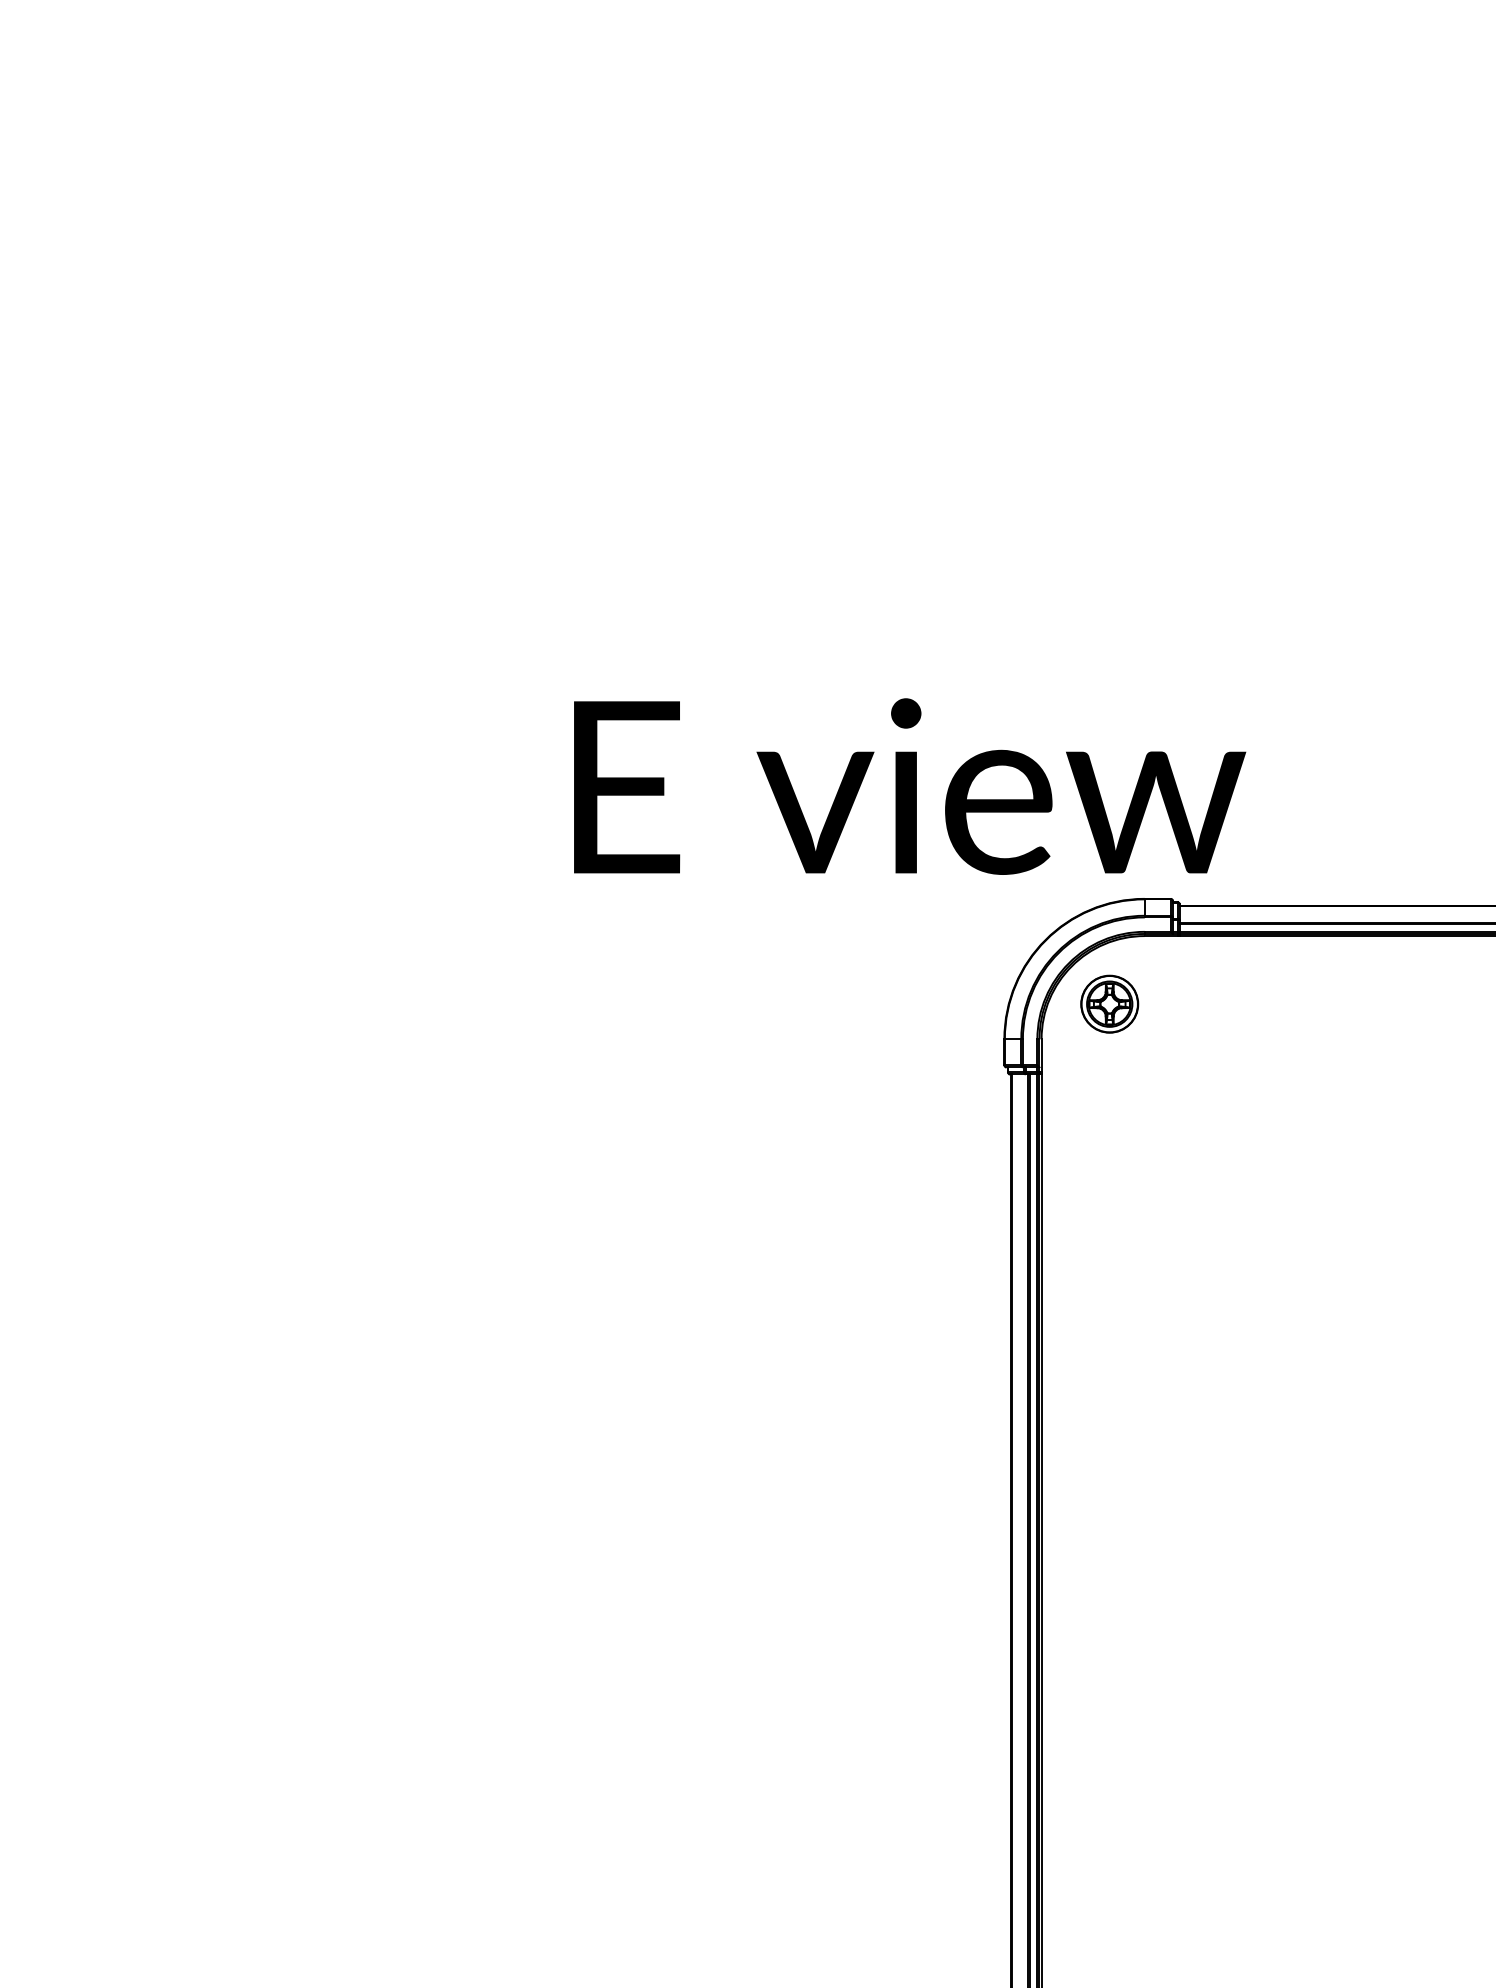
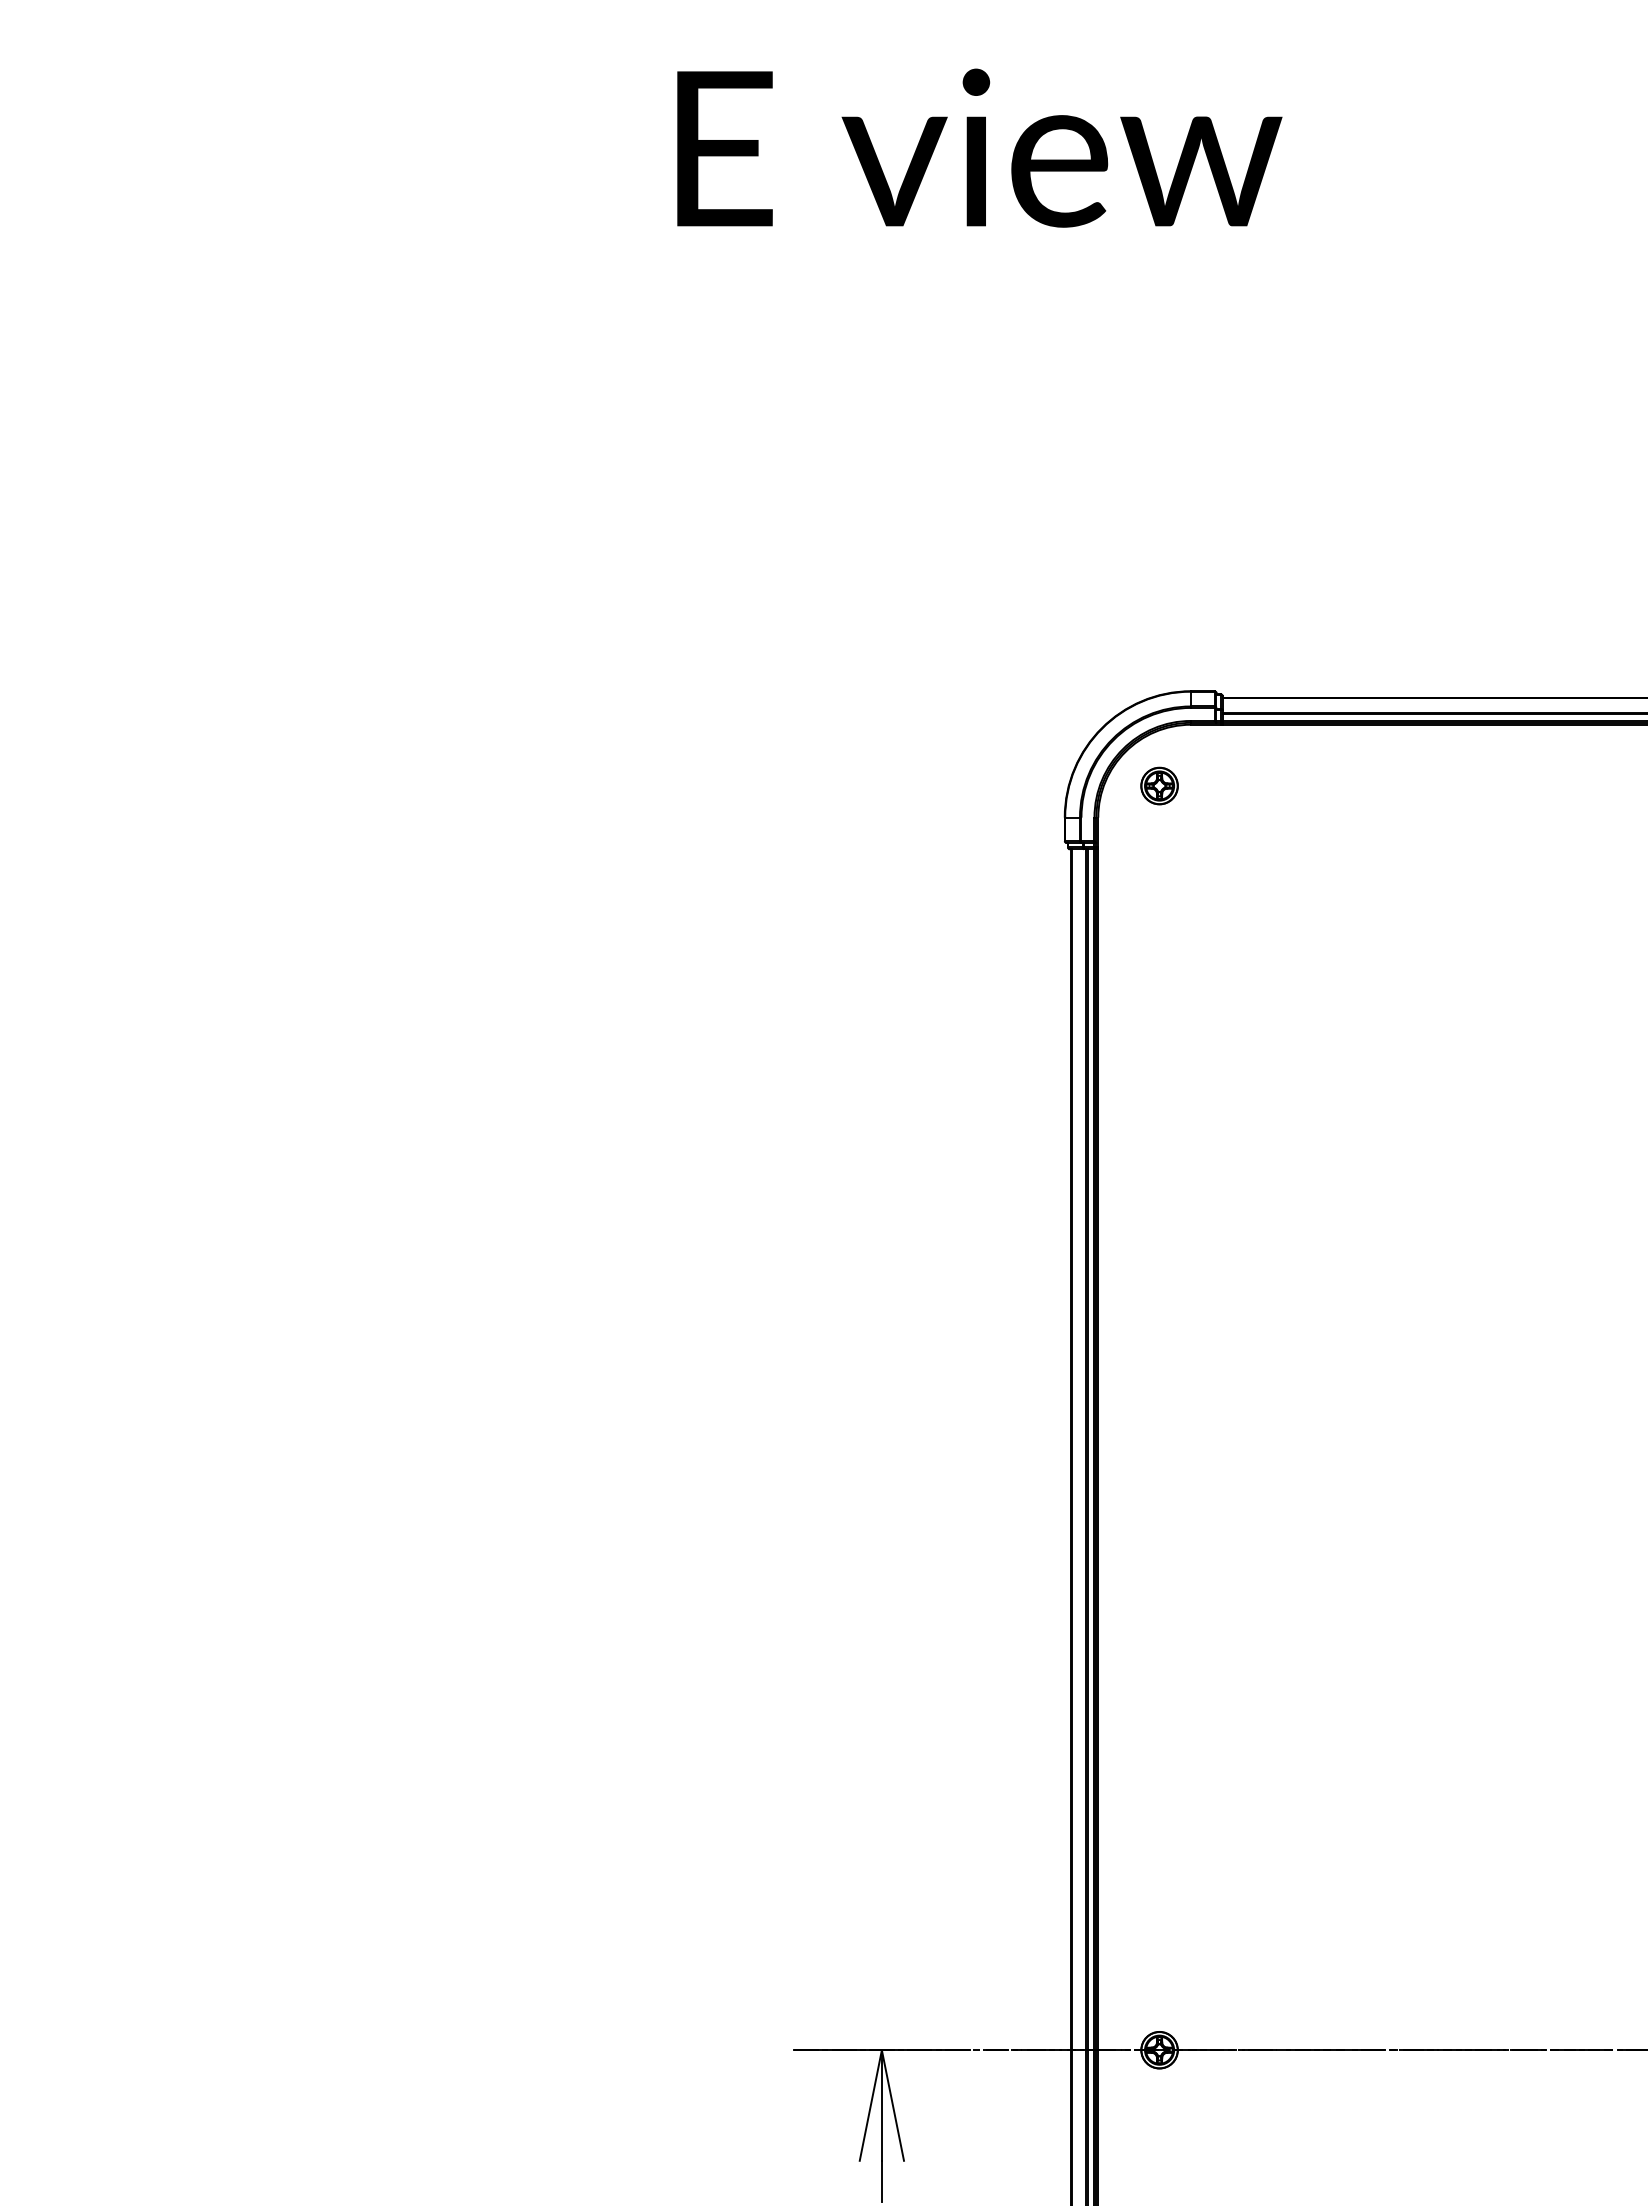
text: (909, 785) -> (979, 147), moved
part: (1109, 1003) -> (1159, 785), size x0.71

